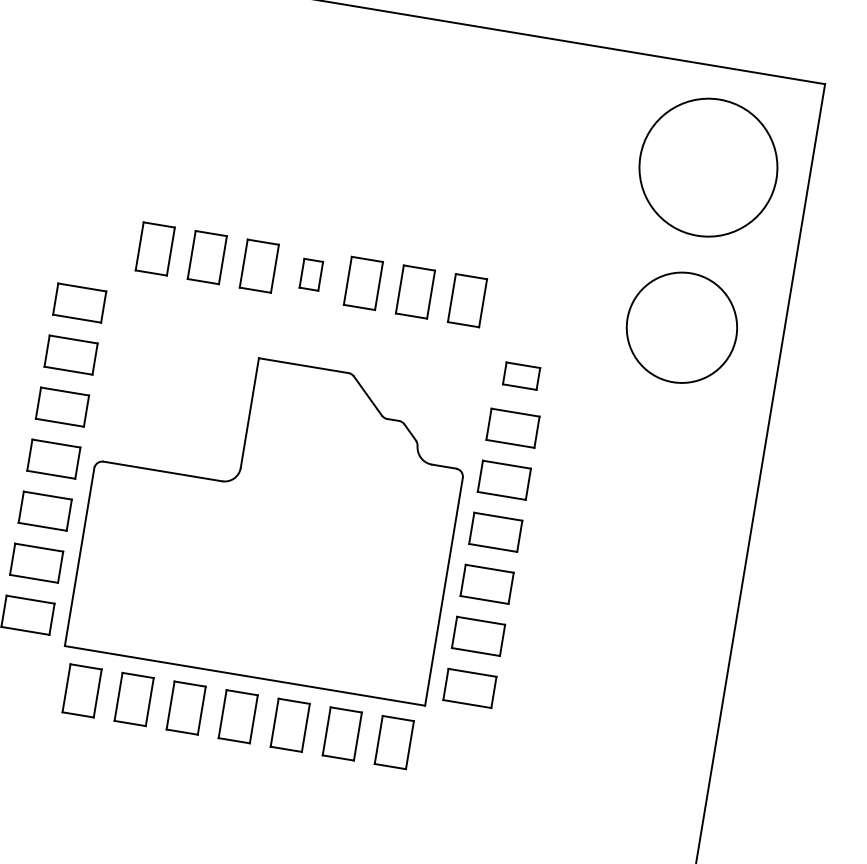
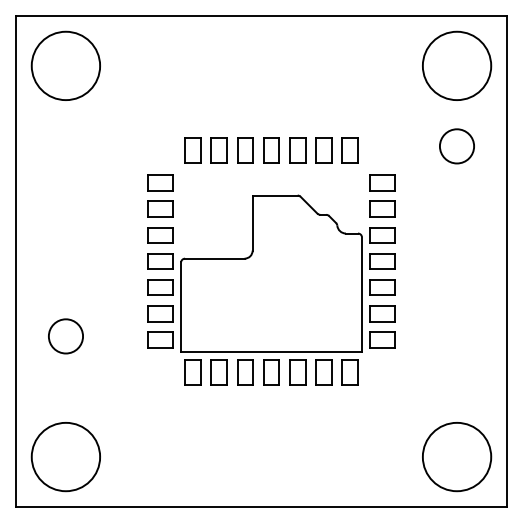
part: (311, 274) -> (271, 150), size x1.67
circle: (680, 327) -> (456, 146), size x0.62
part: (521, 375) -> (382, 182), size x1.43

